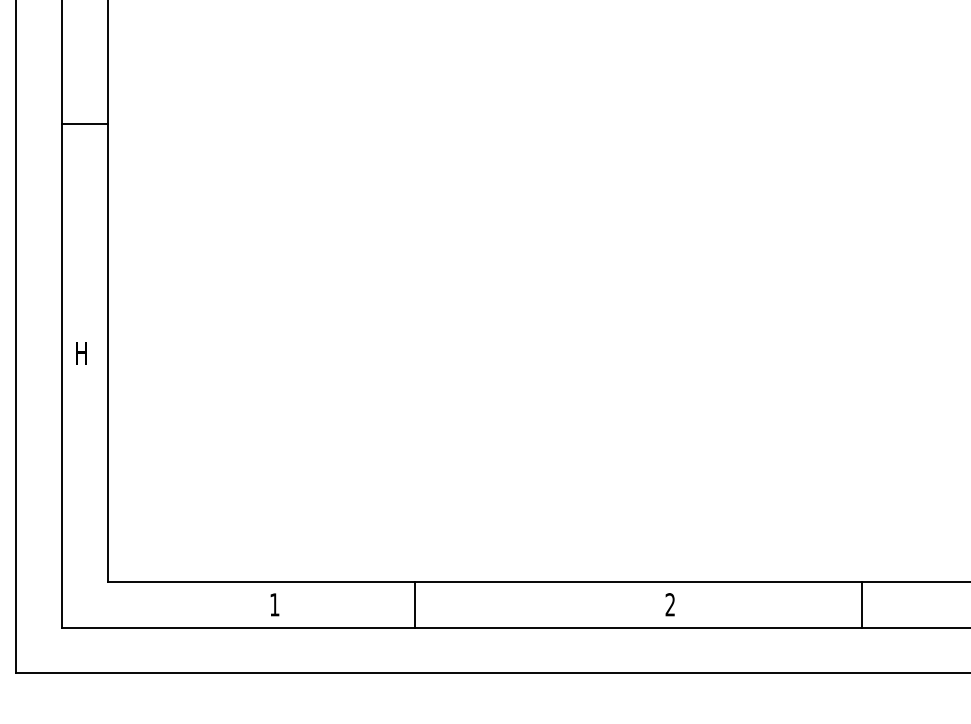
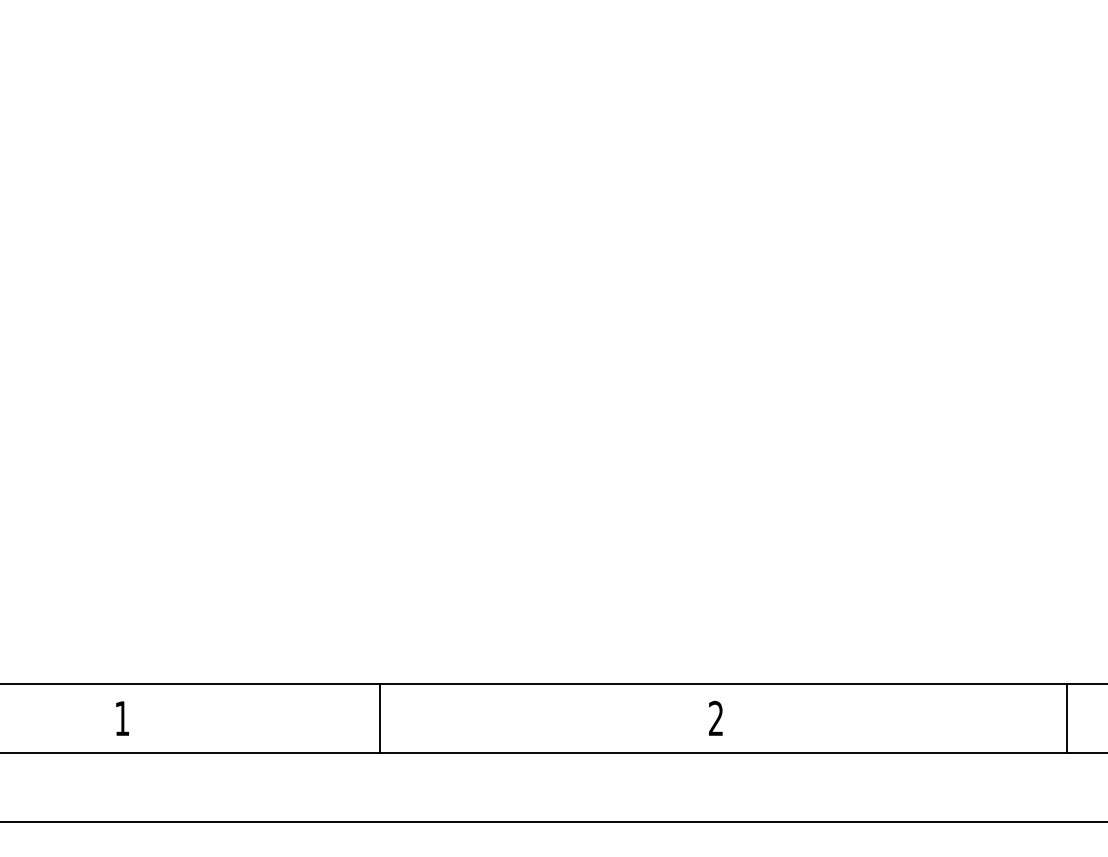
line: (414, 604) -> (380, 718), moved
line: (862, 604) -> (1067, 718), moved

